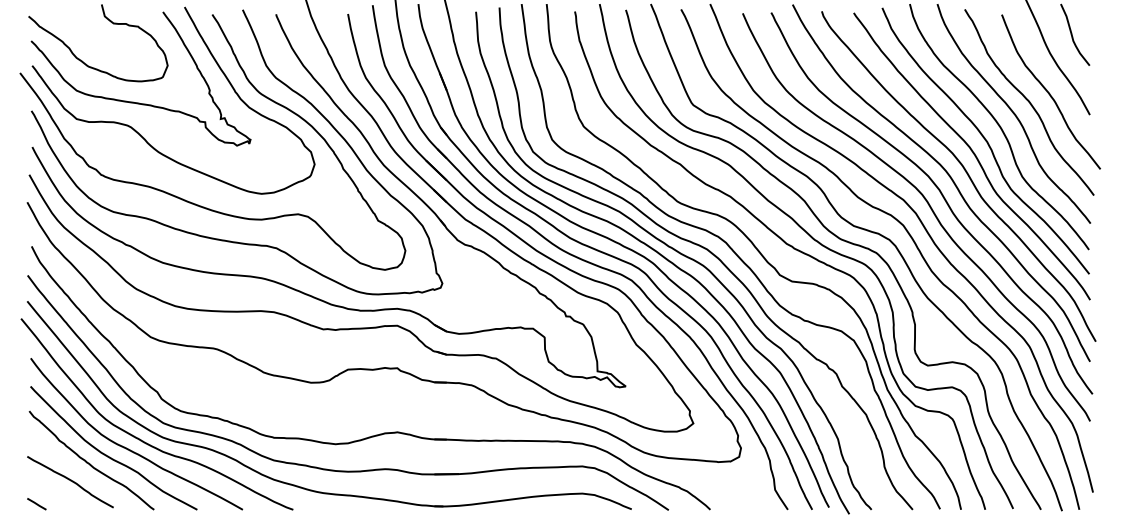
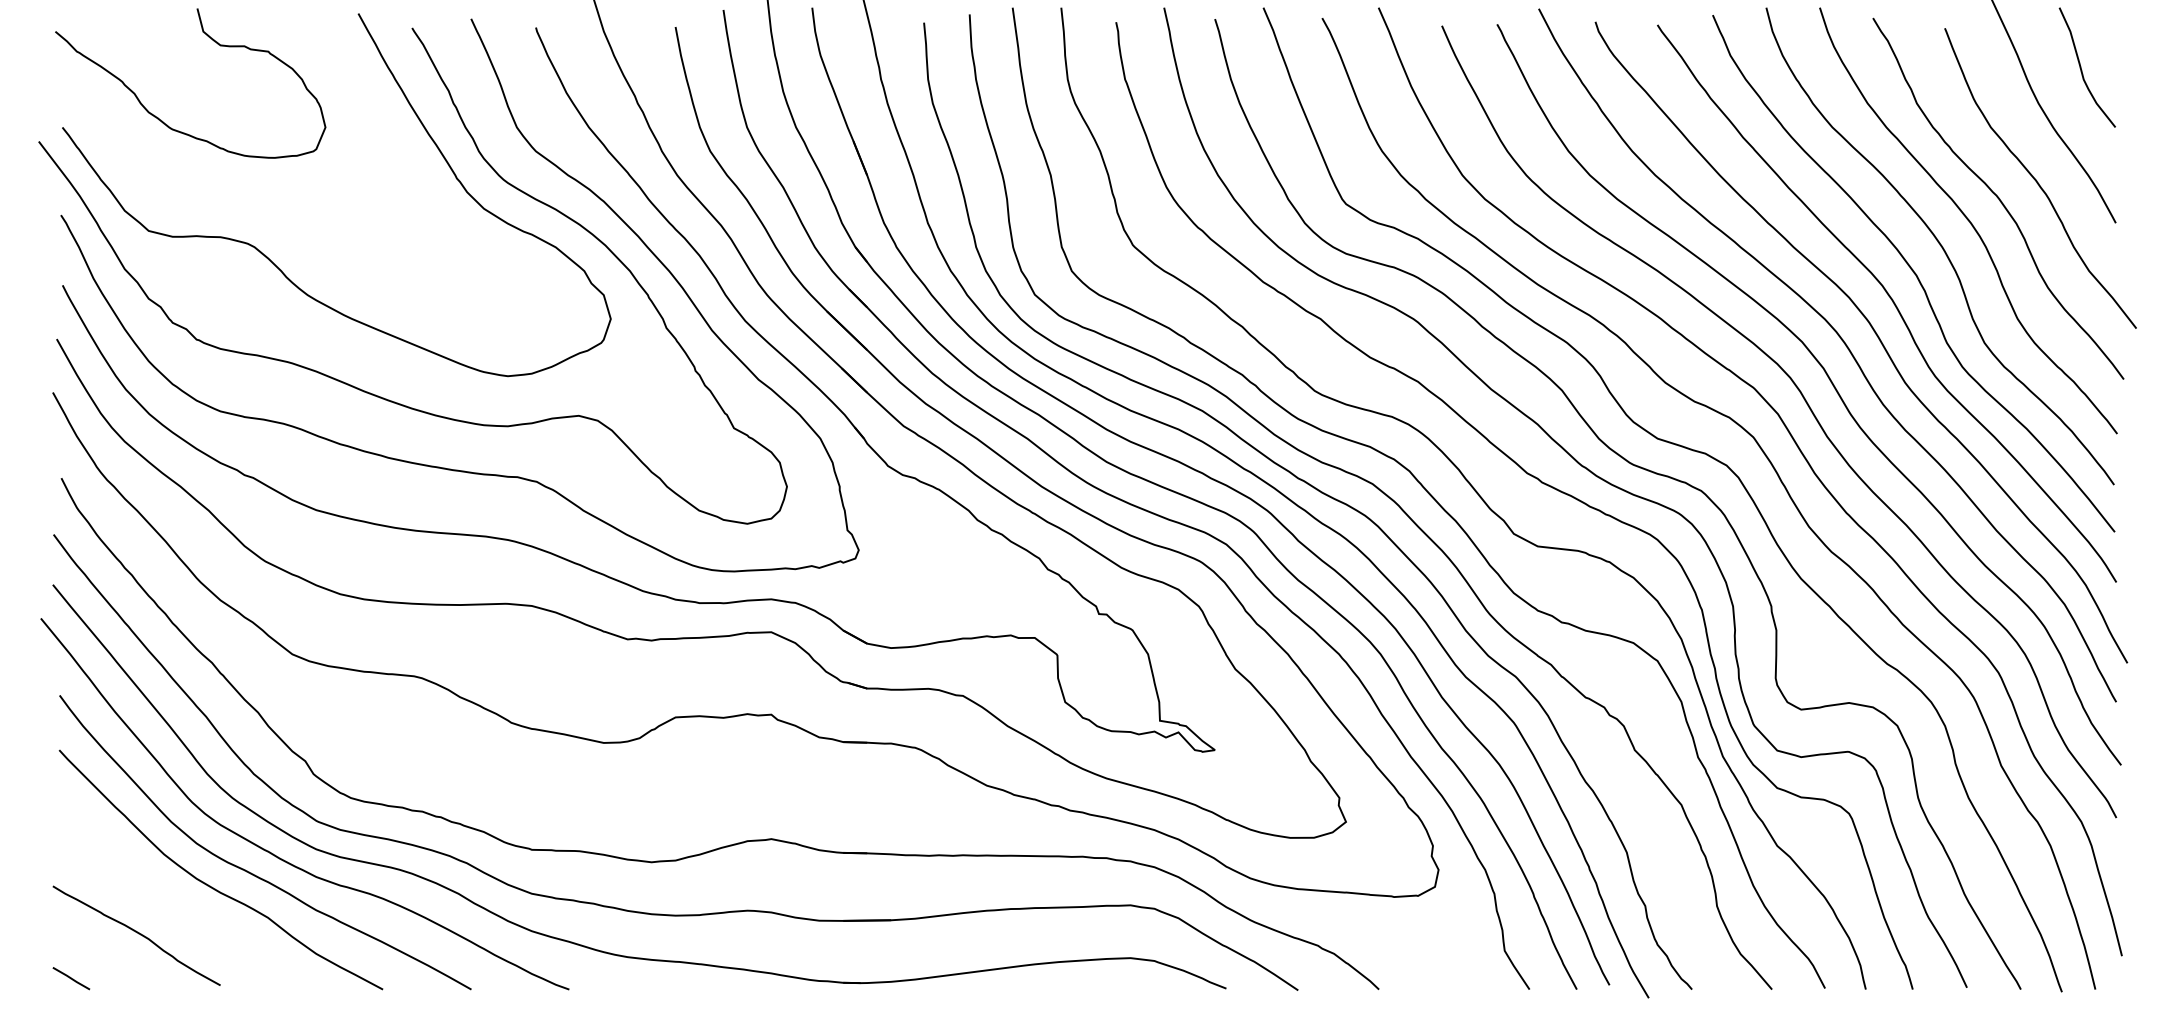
curve: (139, 102) -> (270, 198), removed
curve: (89, 462) -> (173, 897), removed

